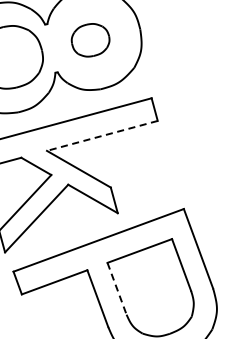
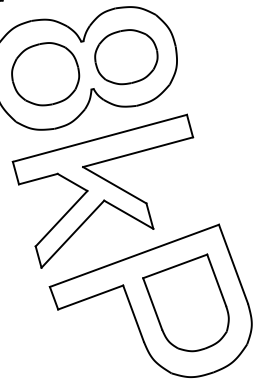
part: (90, 40) -> (126, 57), size x1.67
line: (102, 136) -> (138, 152), dashed -> solid
line: (116, 289) -> (152, 304), dashed -> solid

